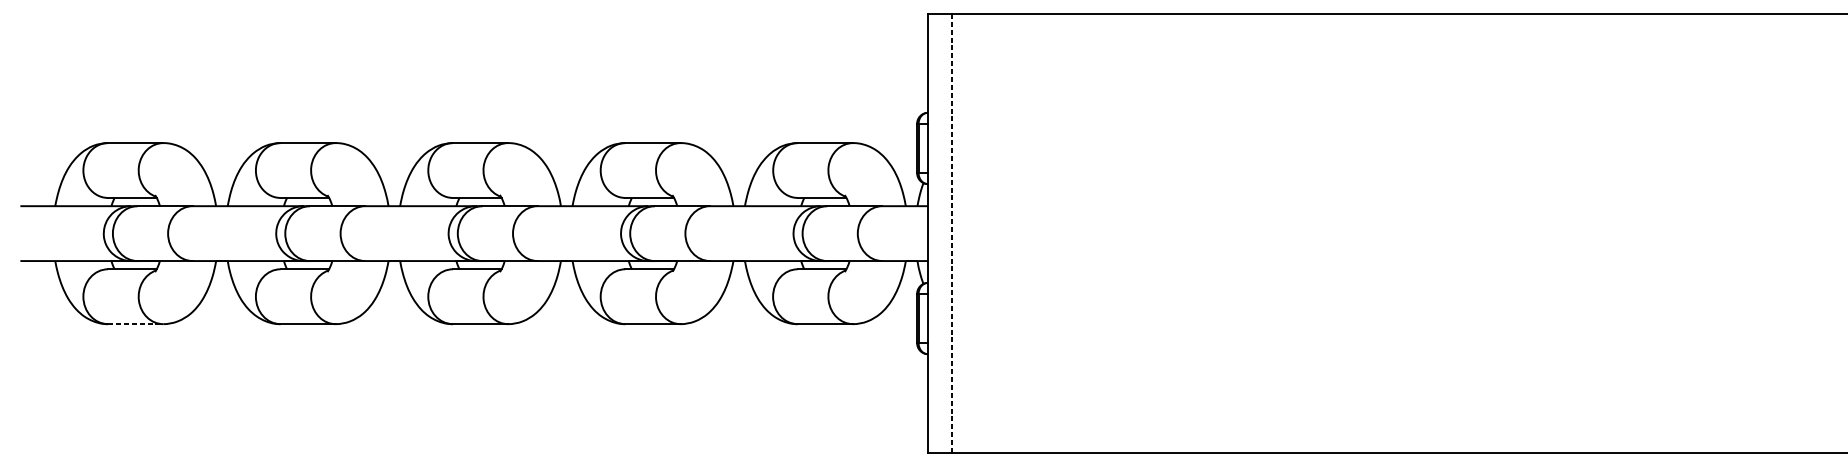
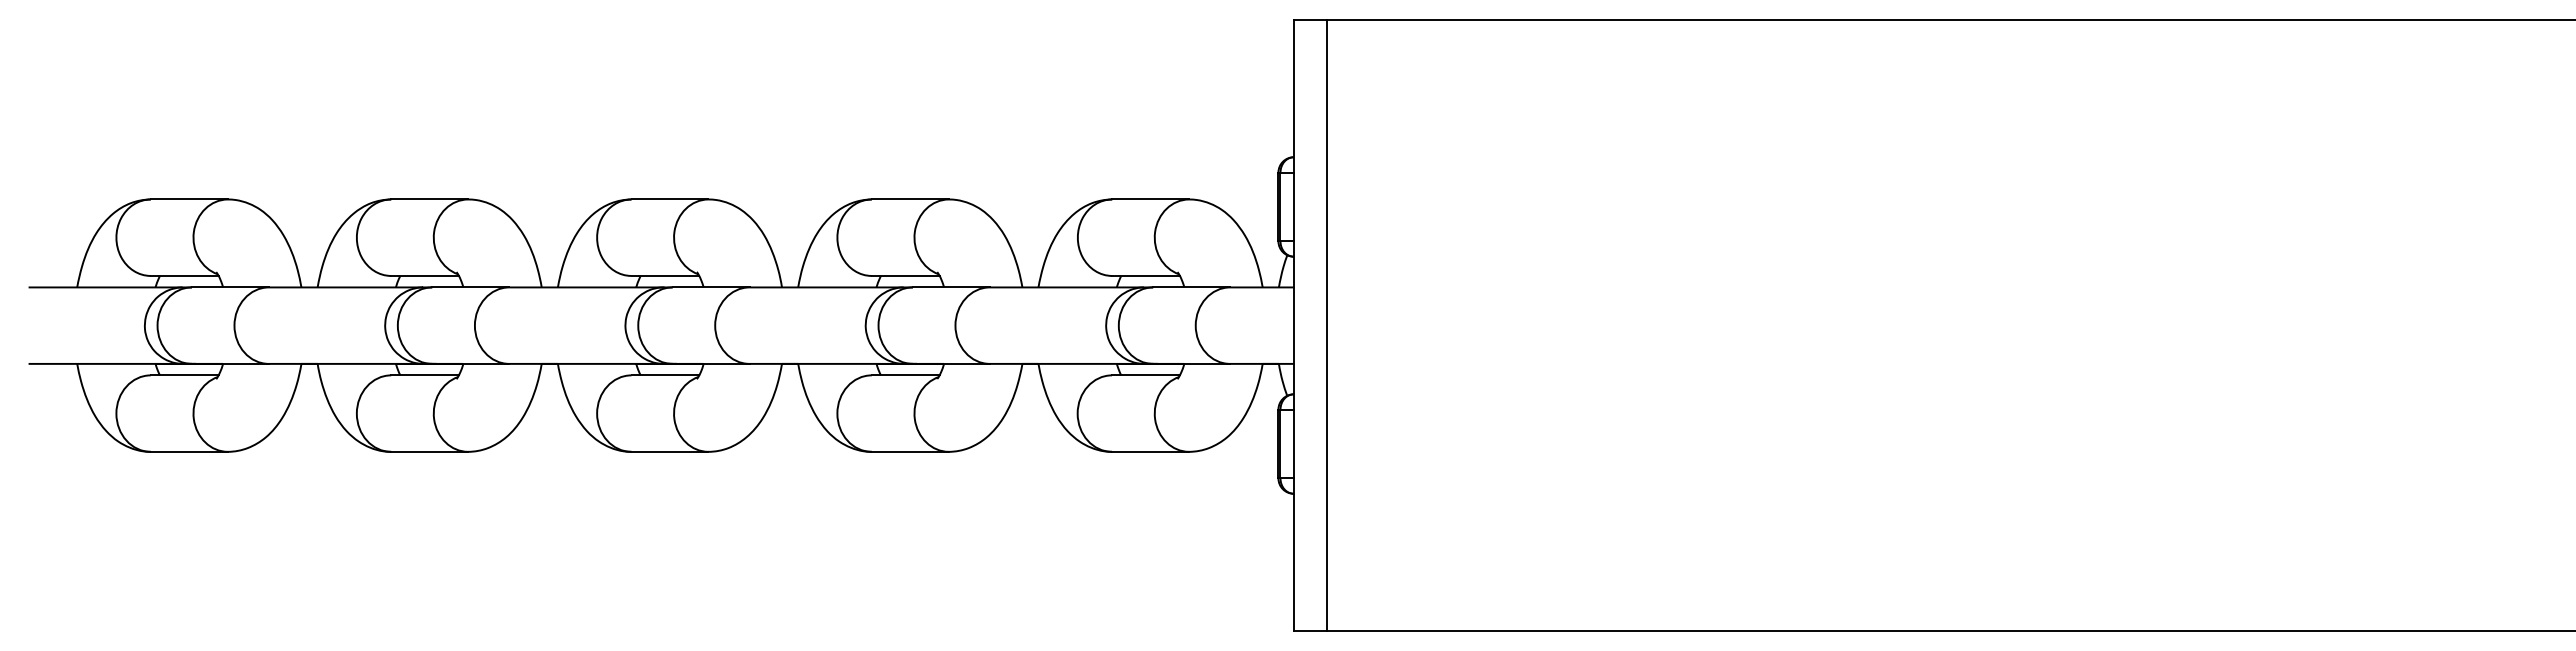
line: (951, 233) -> (1326, 325), dashed -> solid
line: (135, 323) -> (189, 451), dashed -> solid

